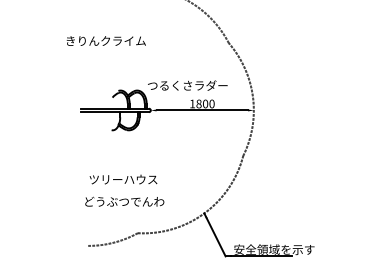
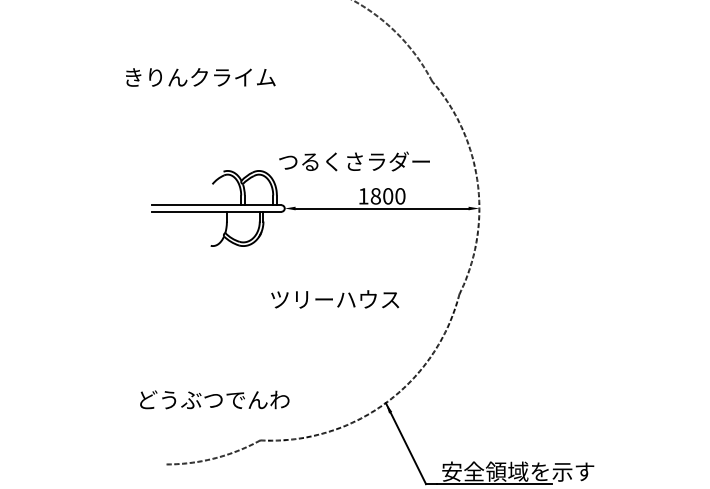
text: (123, 179) -> (335, 299), moved
text: (124, 201) -> (214, 399), moved

